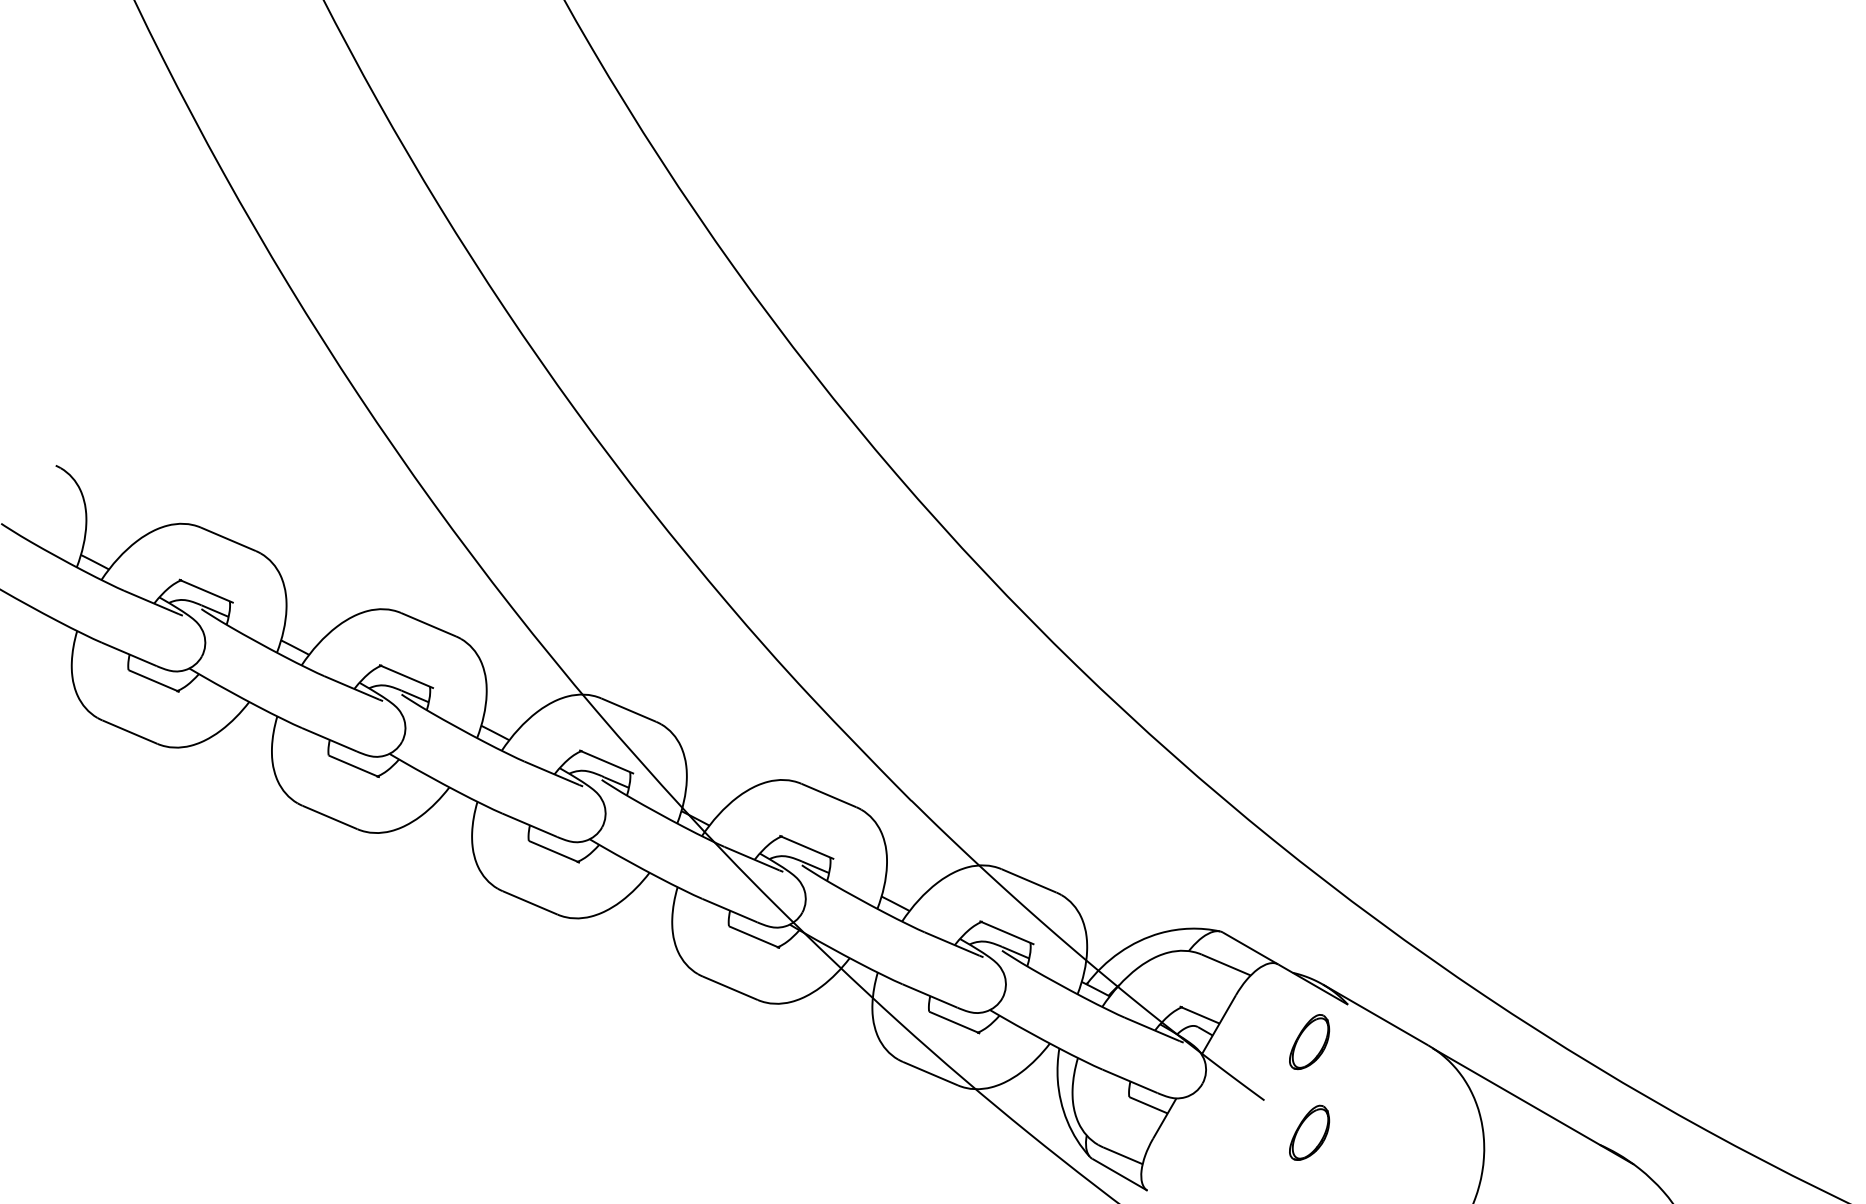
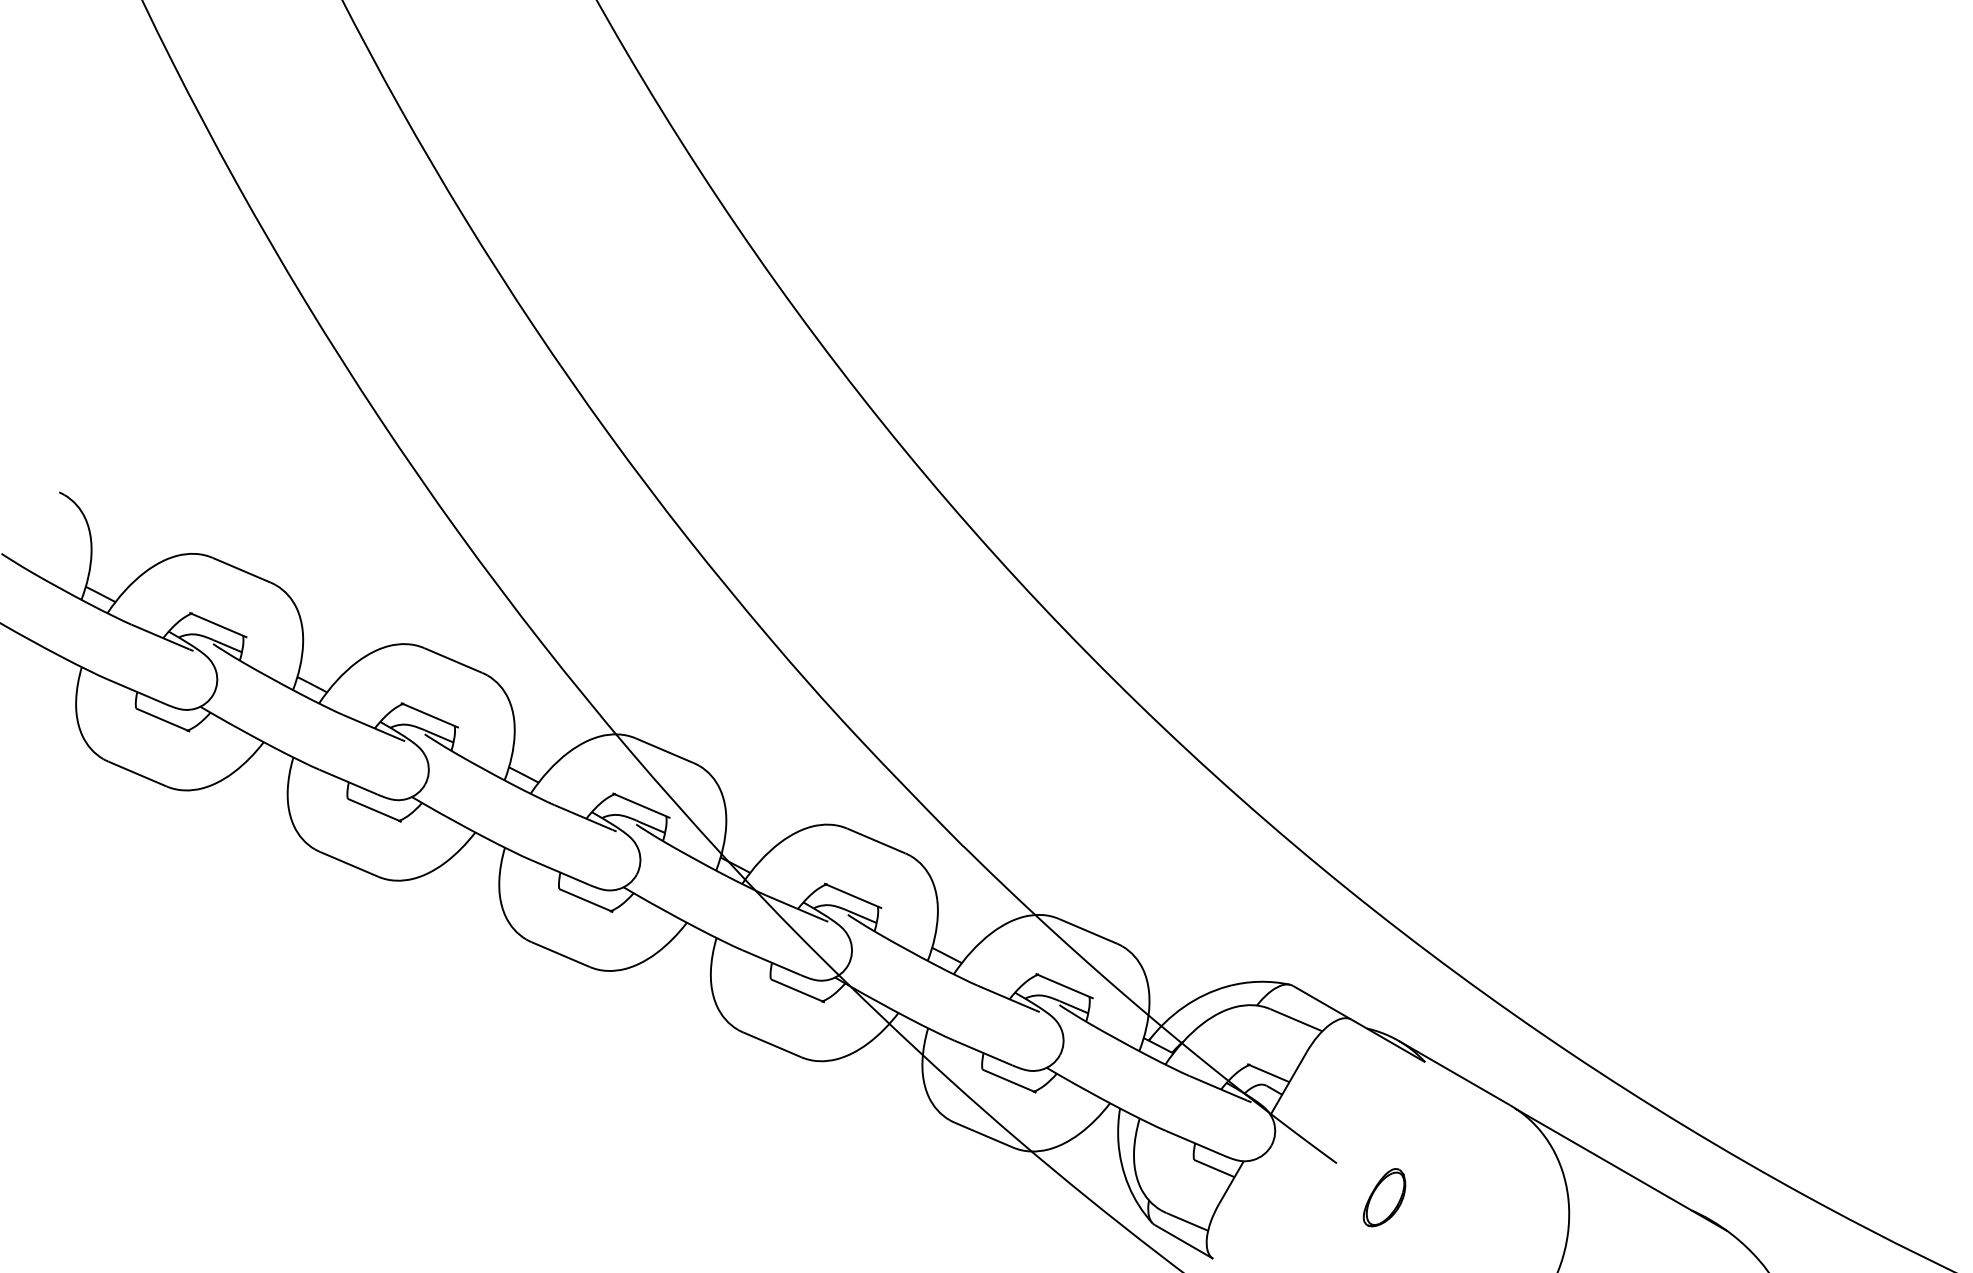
part: (1309, 1041) -> (1384, 1101), removed

